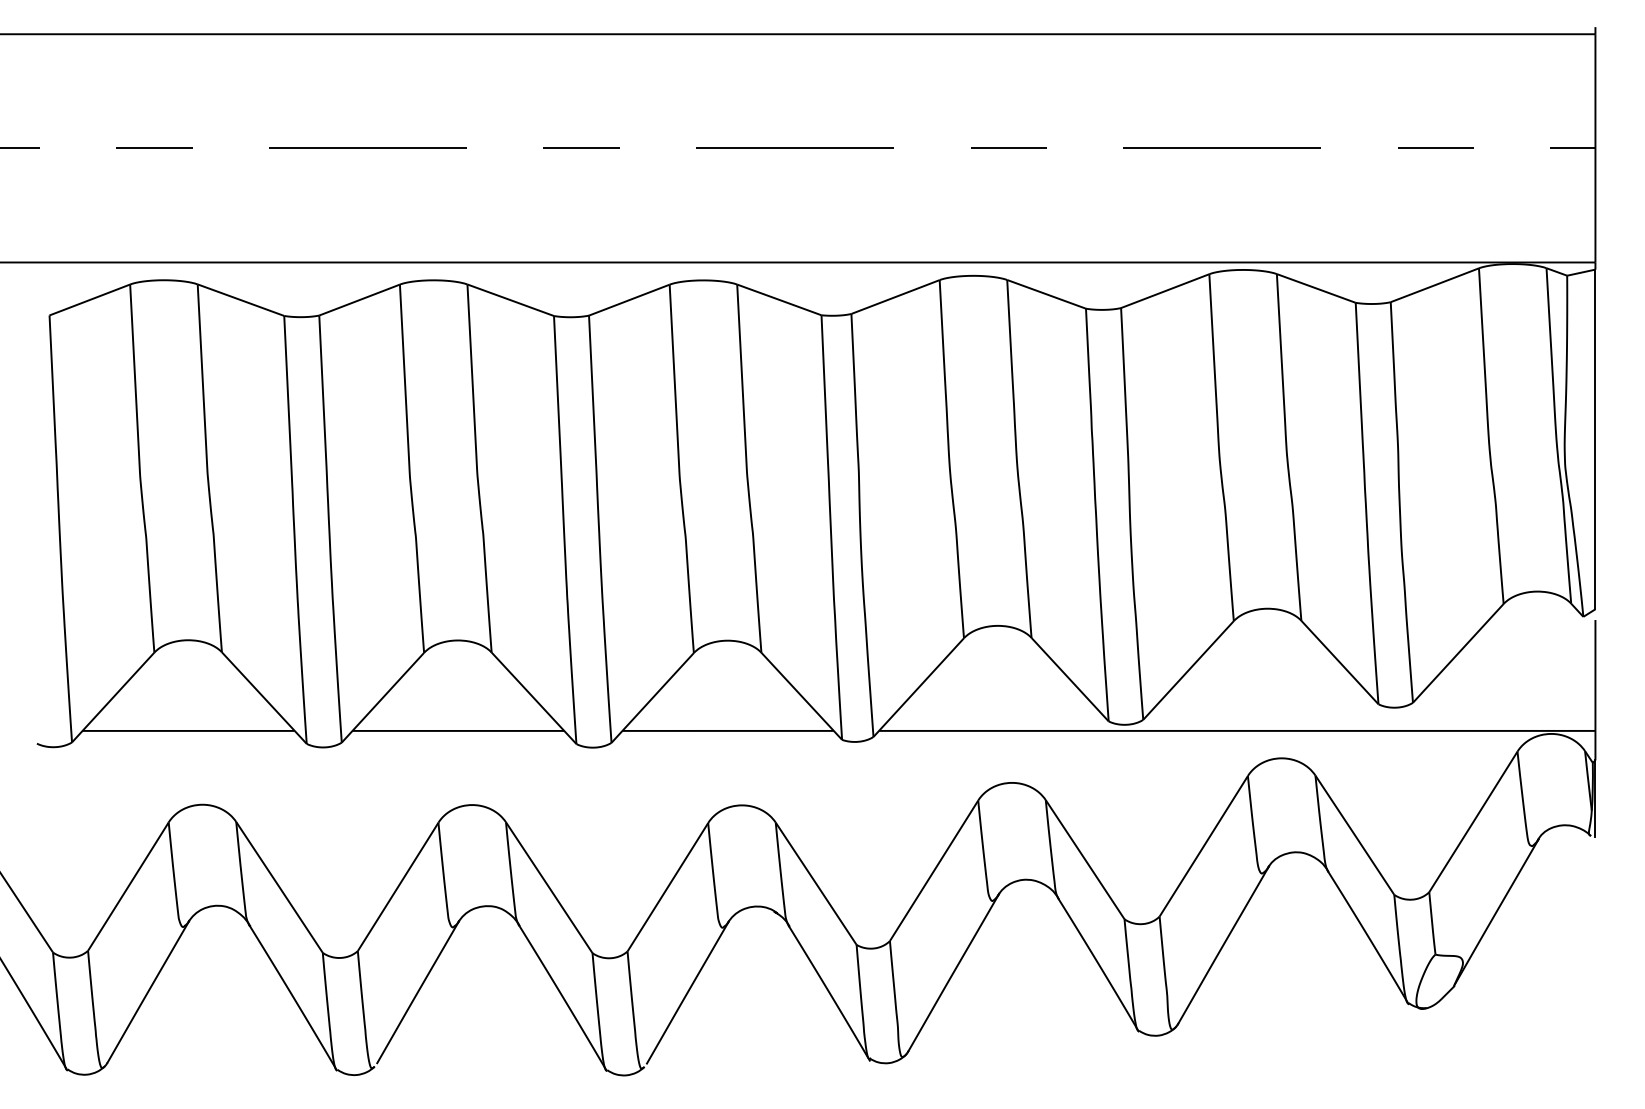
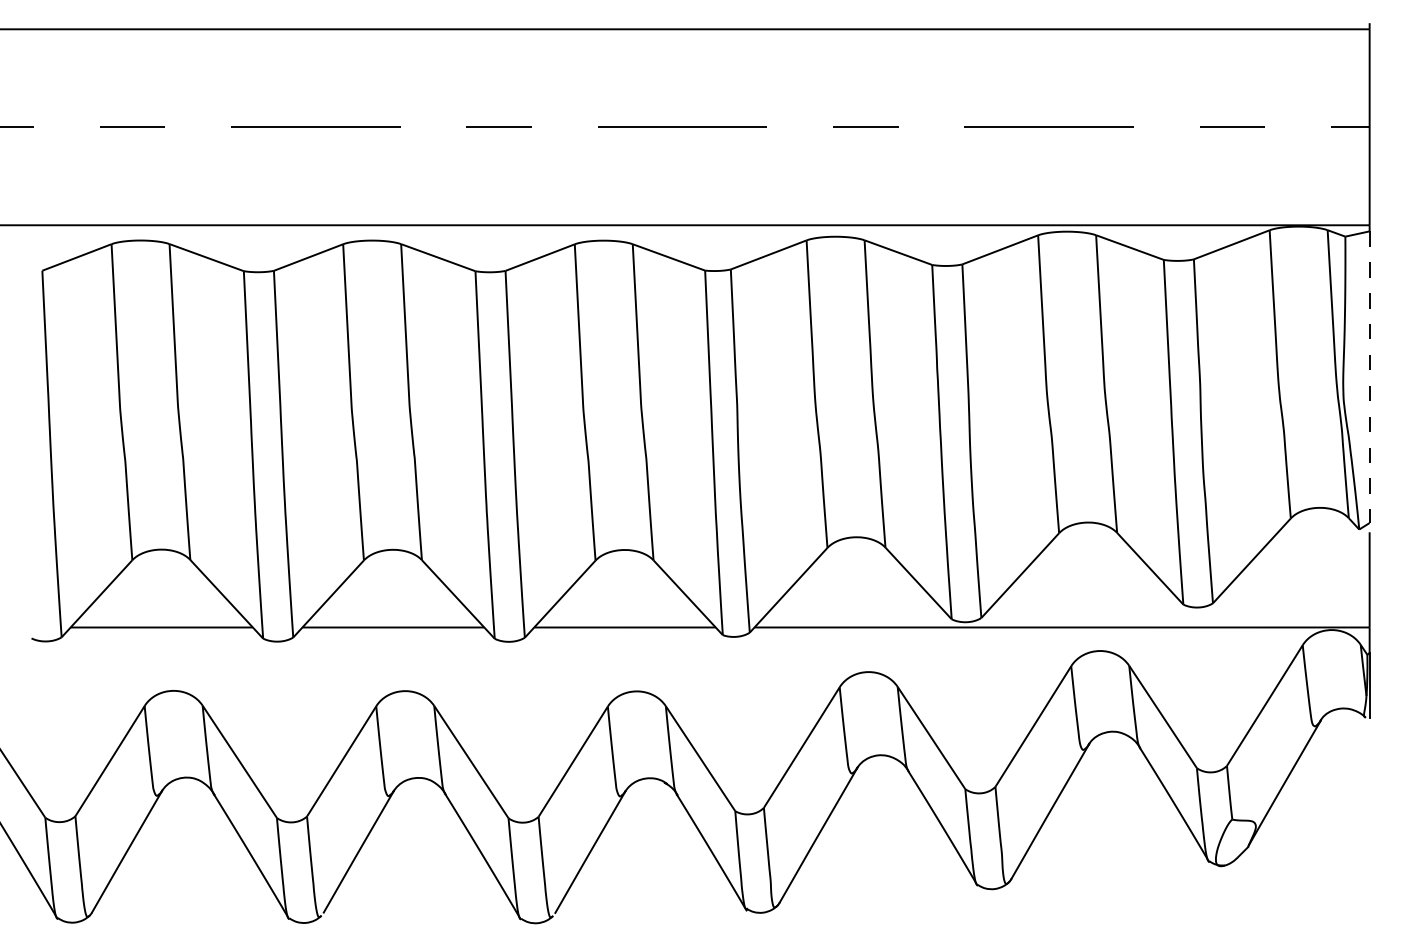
line: (1595, 439) -> (1369, 377), solid -> dashed

